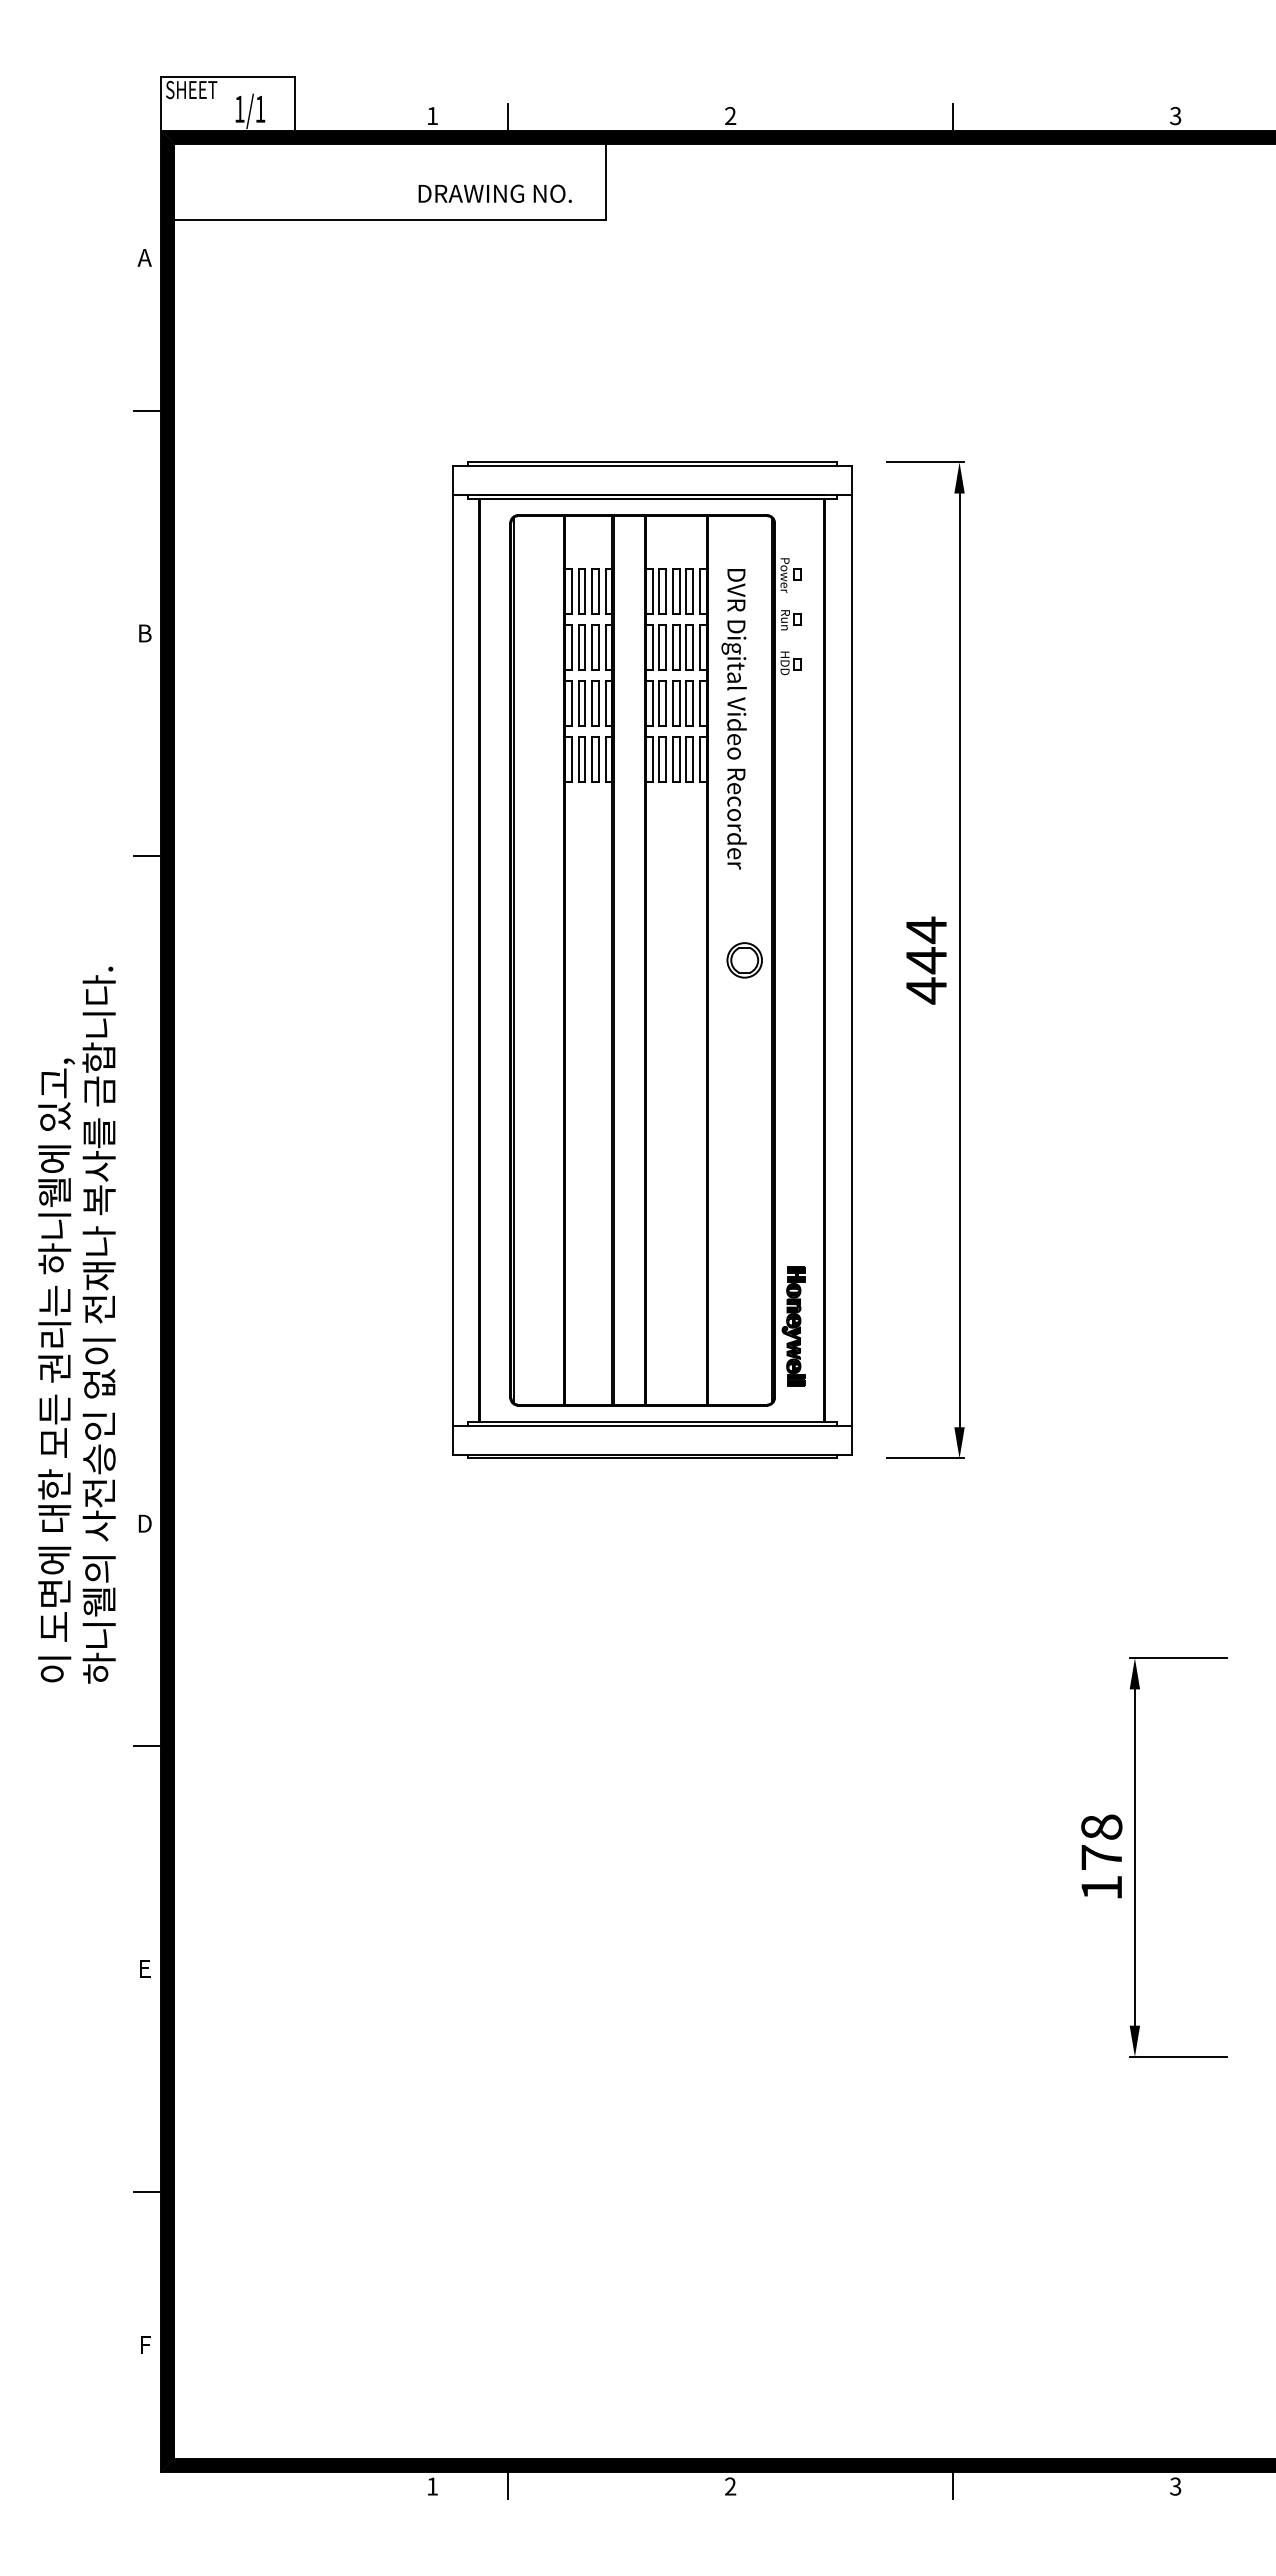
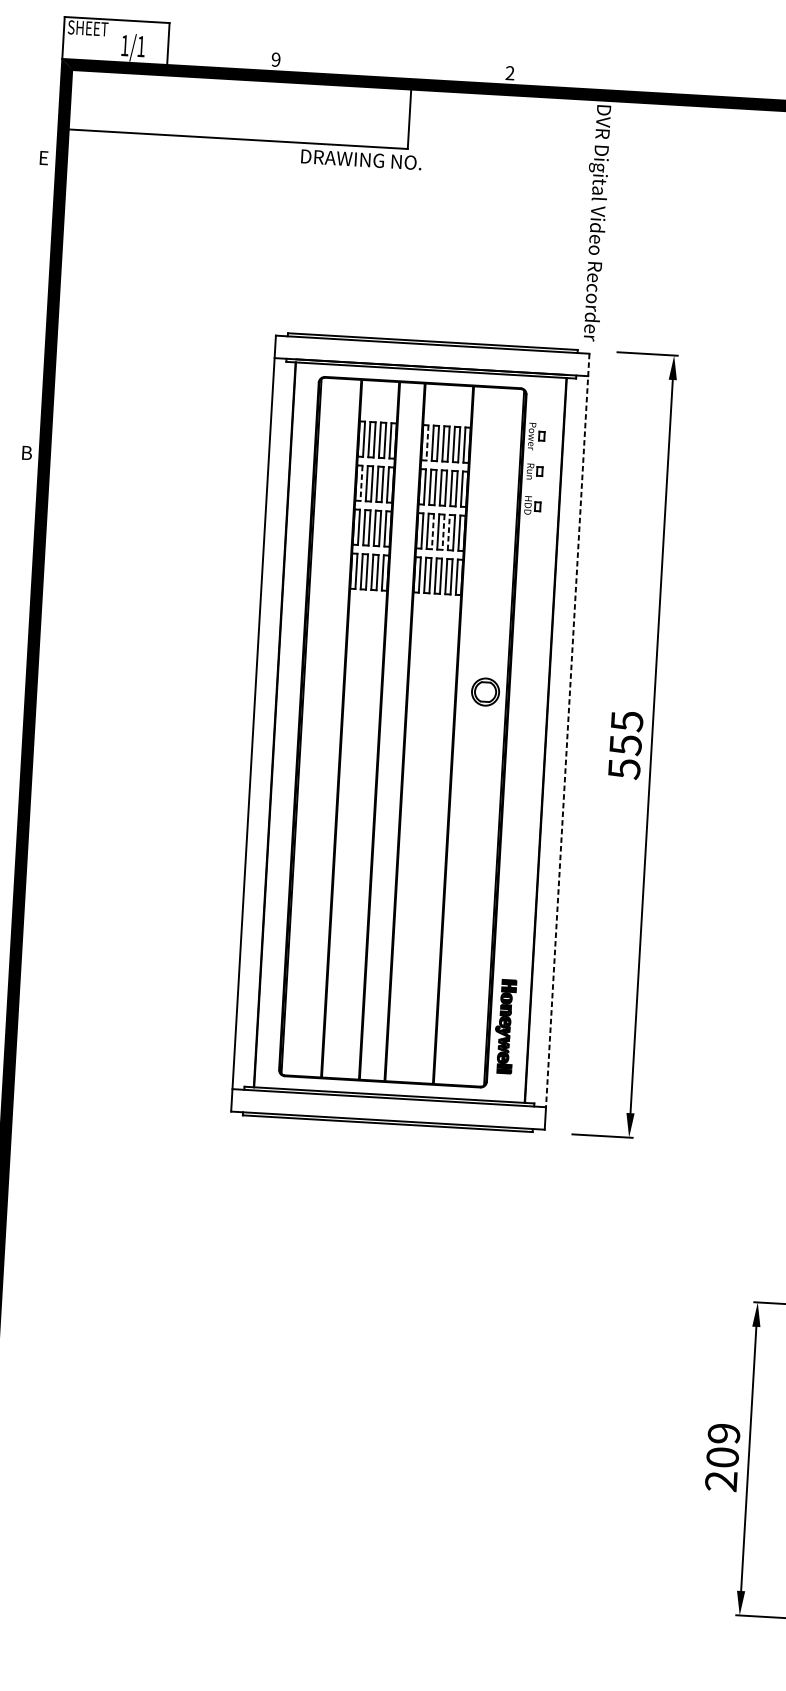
text: (432, 115) -> (276, 59), 1 -> 9
line: (508, 116) -> (335, 63), removed
line: (953, 116) -> (685, 83), removed
text: (494, 193) -> (360, 159), moved
text: (144, 257) -> (43, 157), A -> E
line: (147, 411) -> (38, 278), removed
line: (652, 591) -> (427, 443), solid -> dashed
line: (571, 647) -> (361, 483), solid -> dashed
line: (686, 703) -> (448, 532), solid -> dashed
line: (666, 704) -> (433, 532), solid -> dashed
line: (679, 704) -> (443, 532), solid -> dashed
text: (733, 719) -> (595, 223), moved
line: (147, 856) -> (18, 628), removed
line: (851, 946) -> (567, 730), solid -> dashed
part: (744, 960) -> (485, 692), moved
text: (926, 960) -> (625, 745), 444 -> 555
text: (1101, 1857) -> (722, 1457), 178 -> 209

